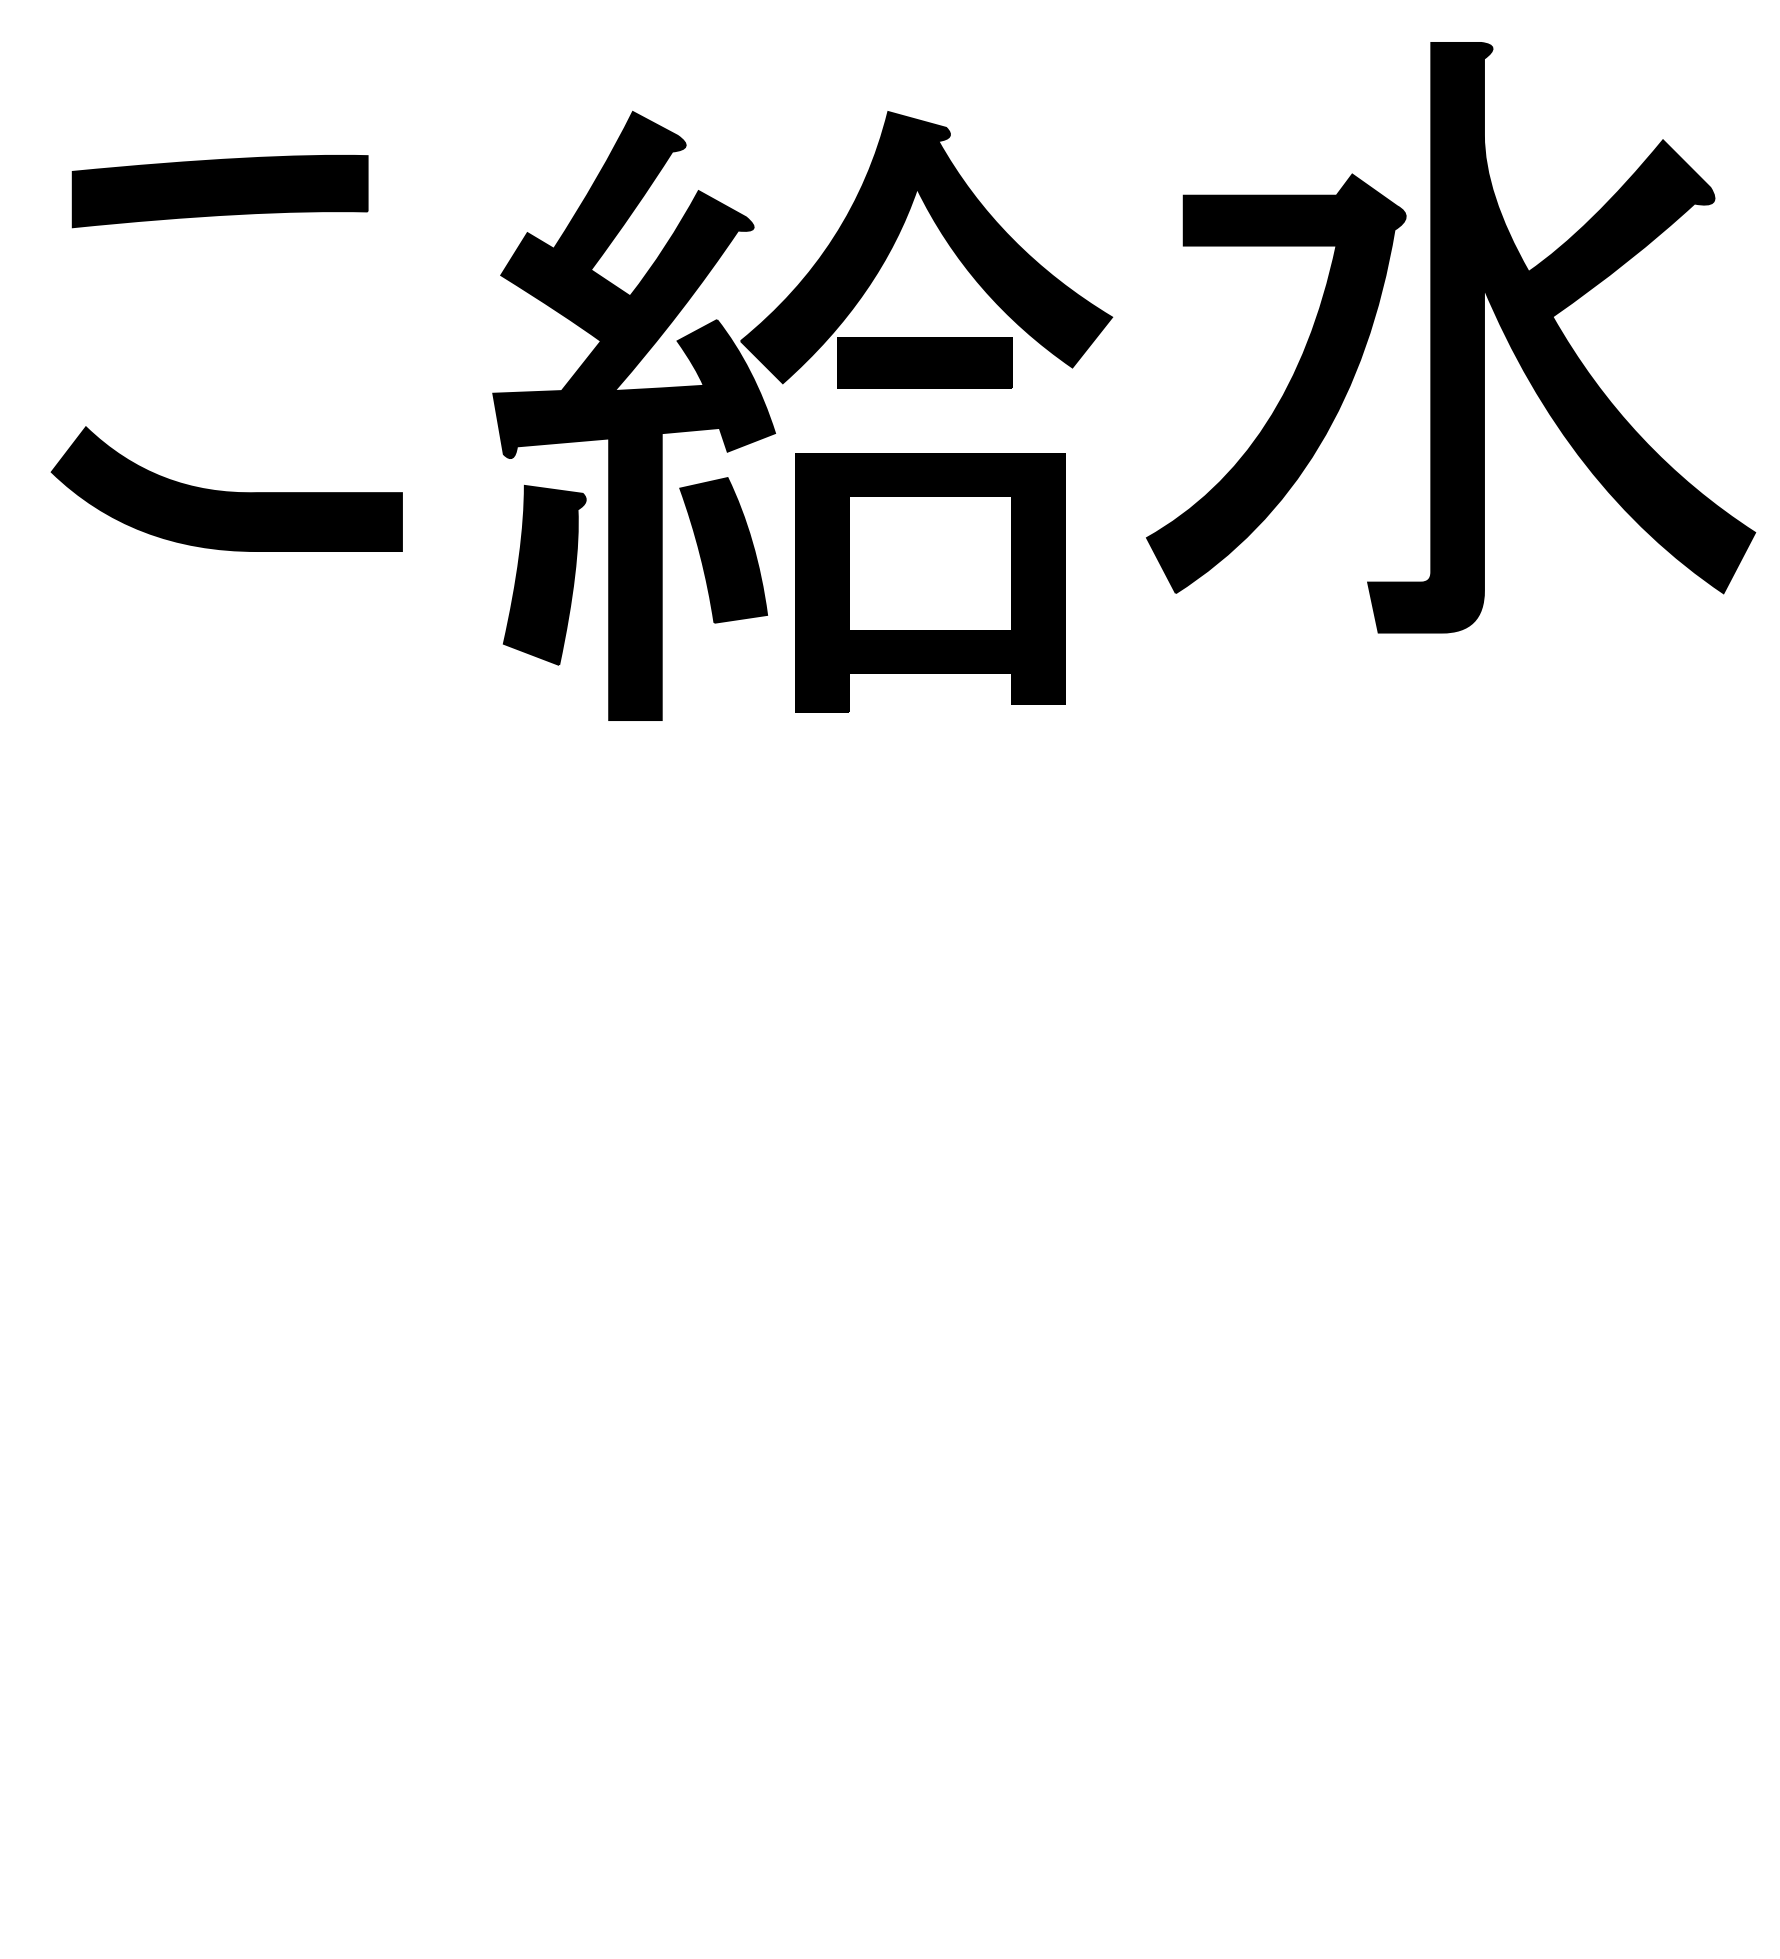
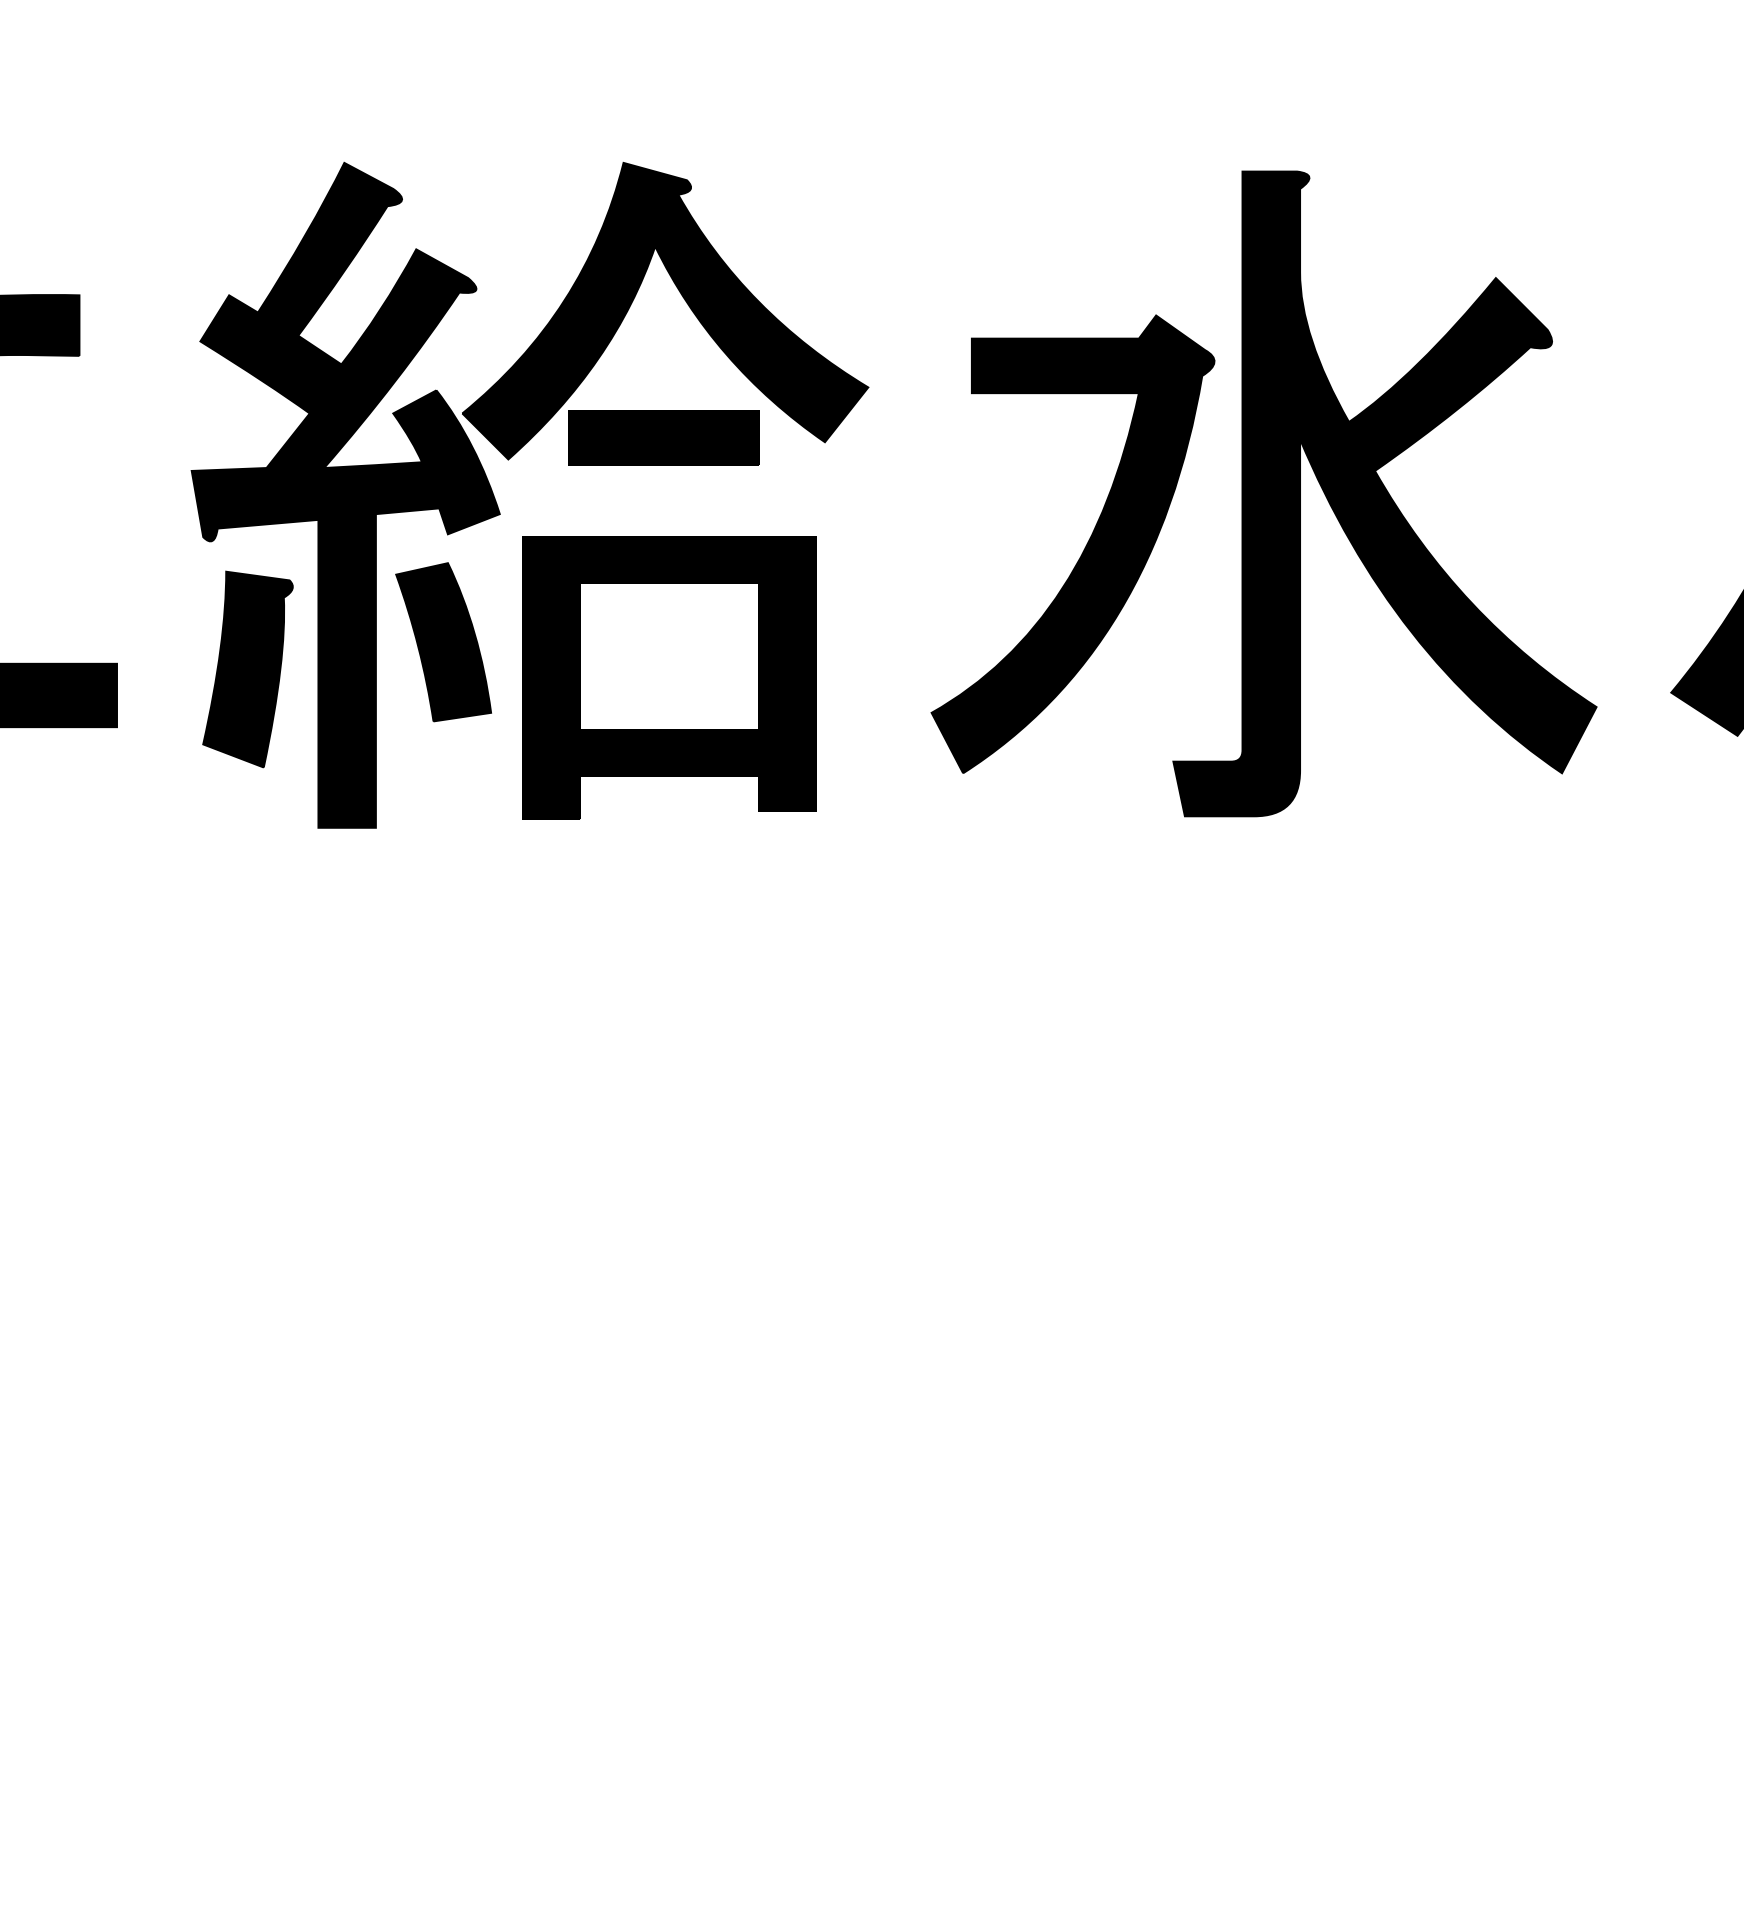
part: (773, 424) -> (498, 504), moved

